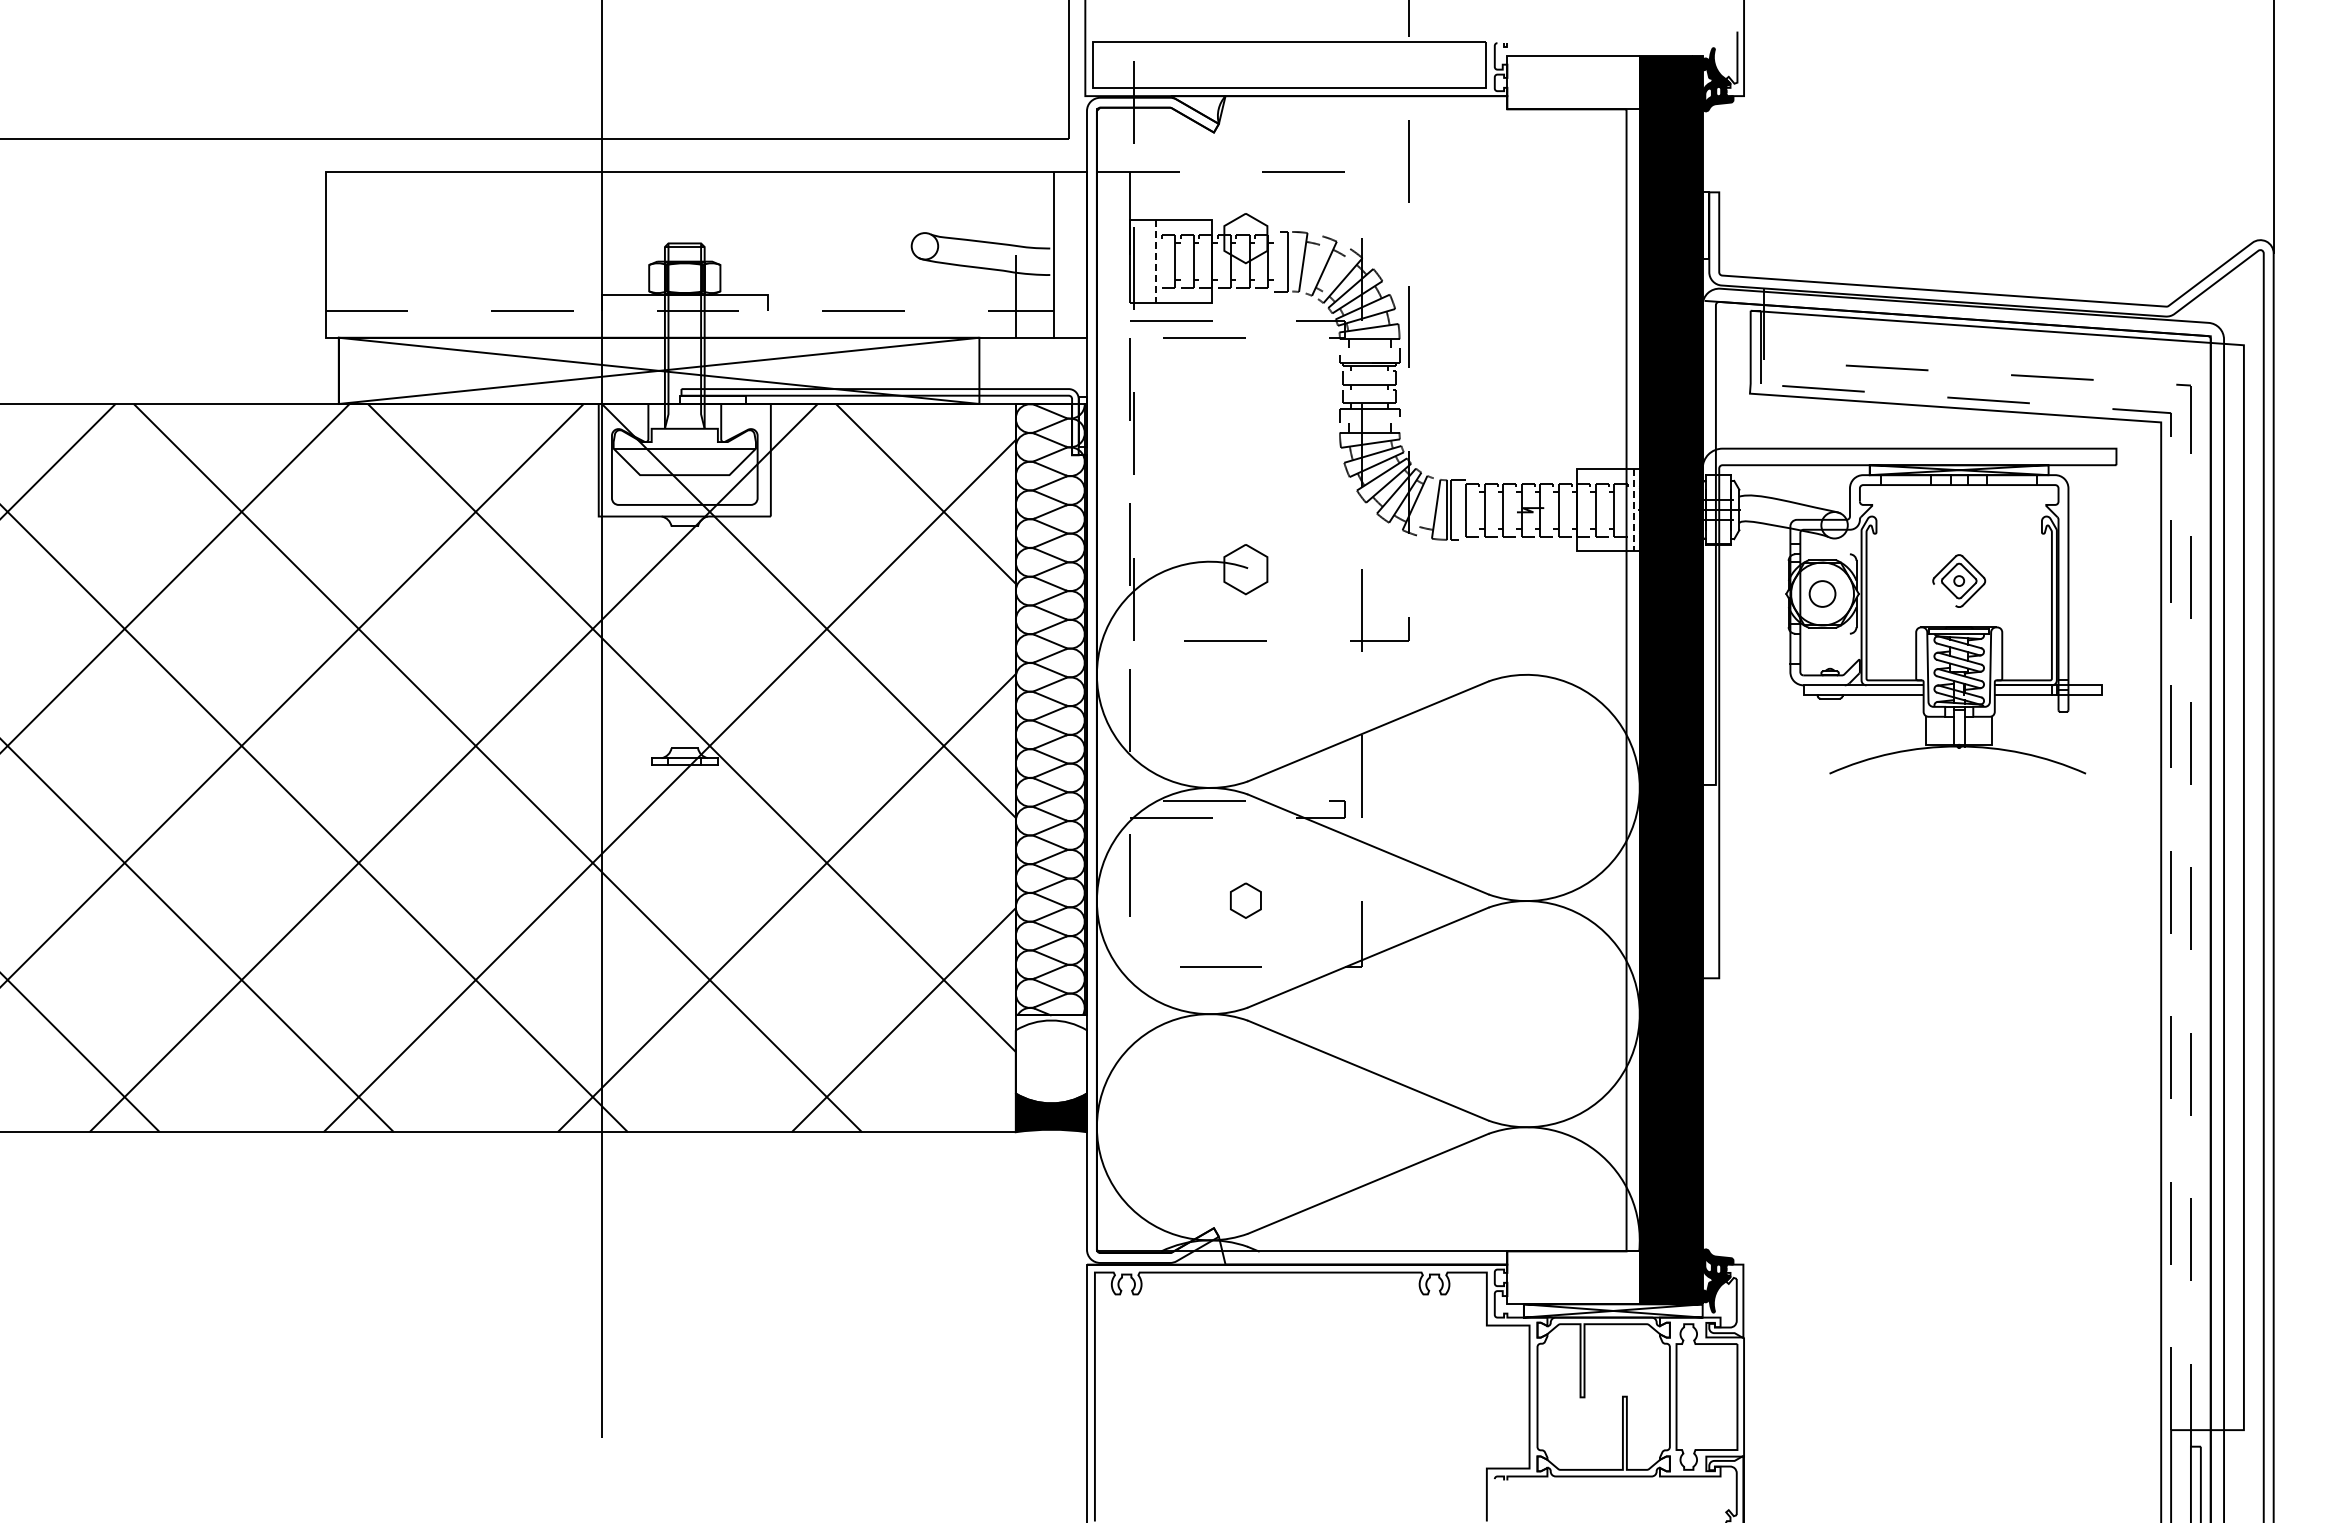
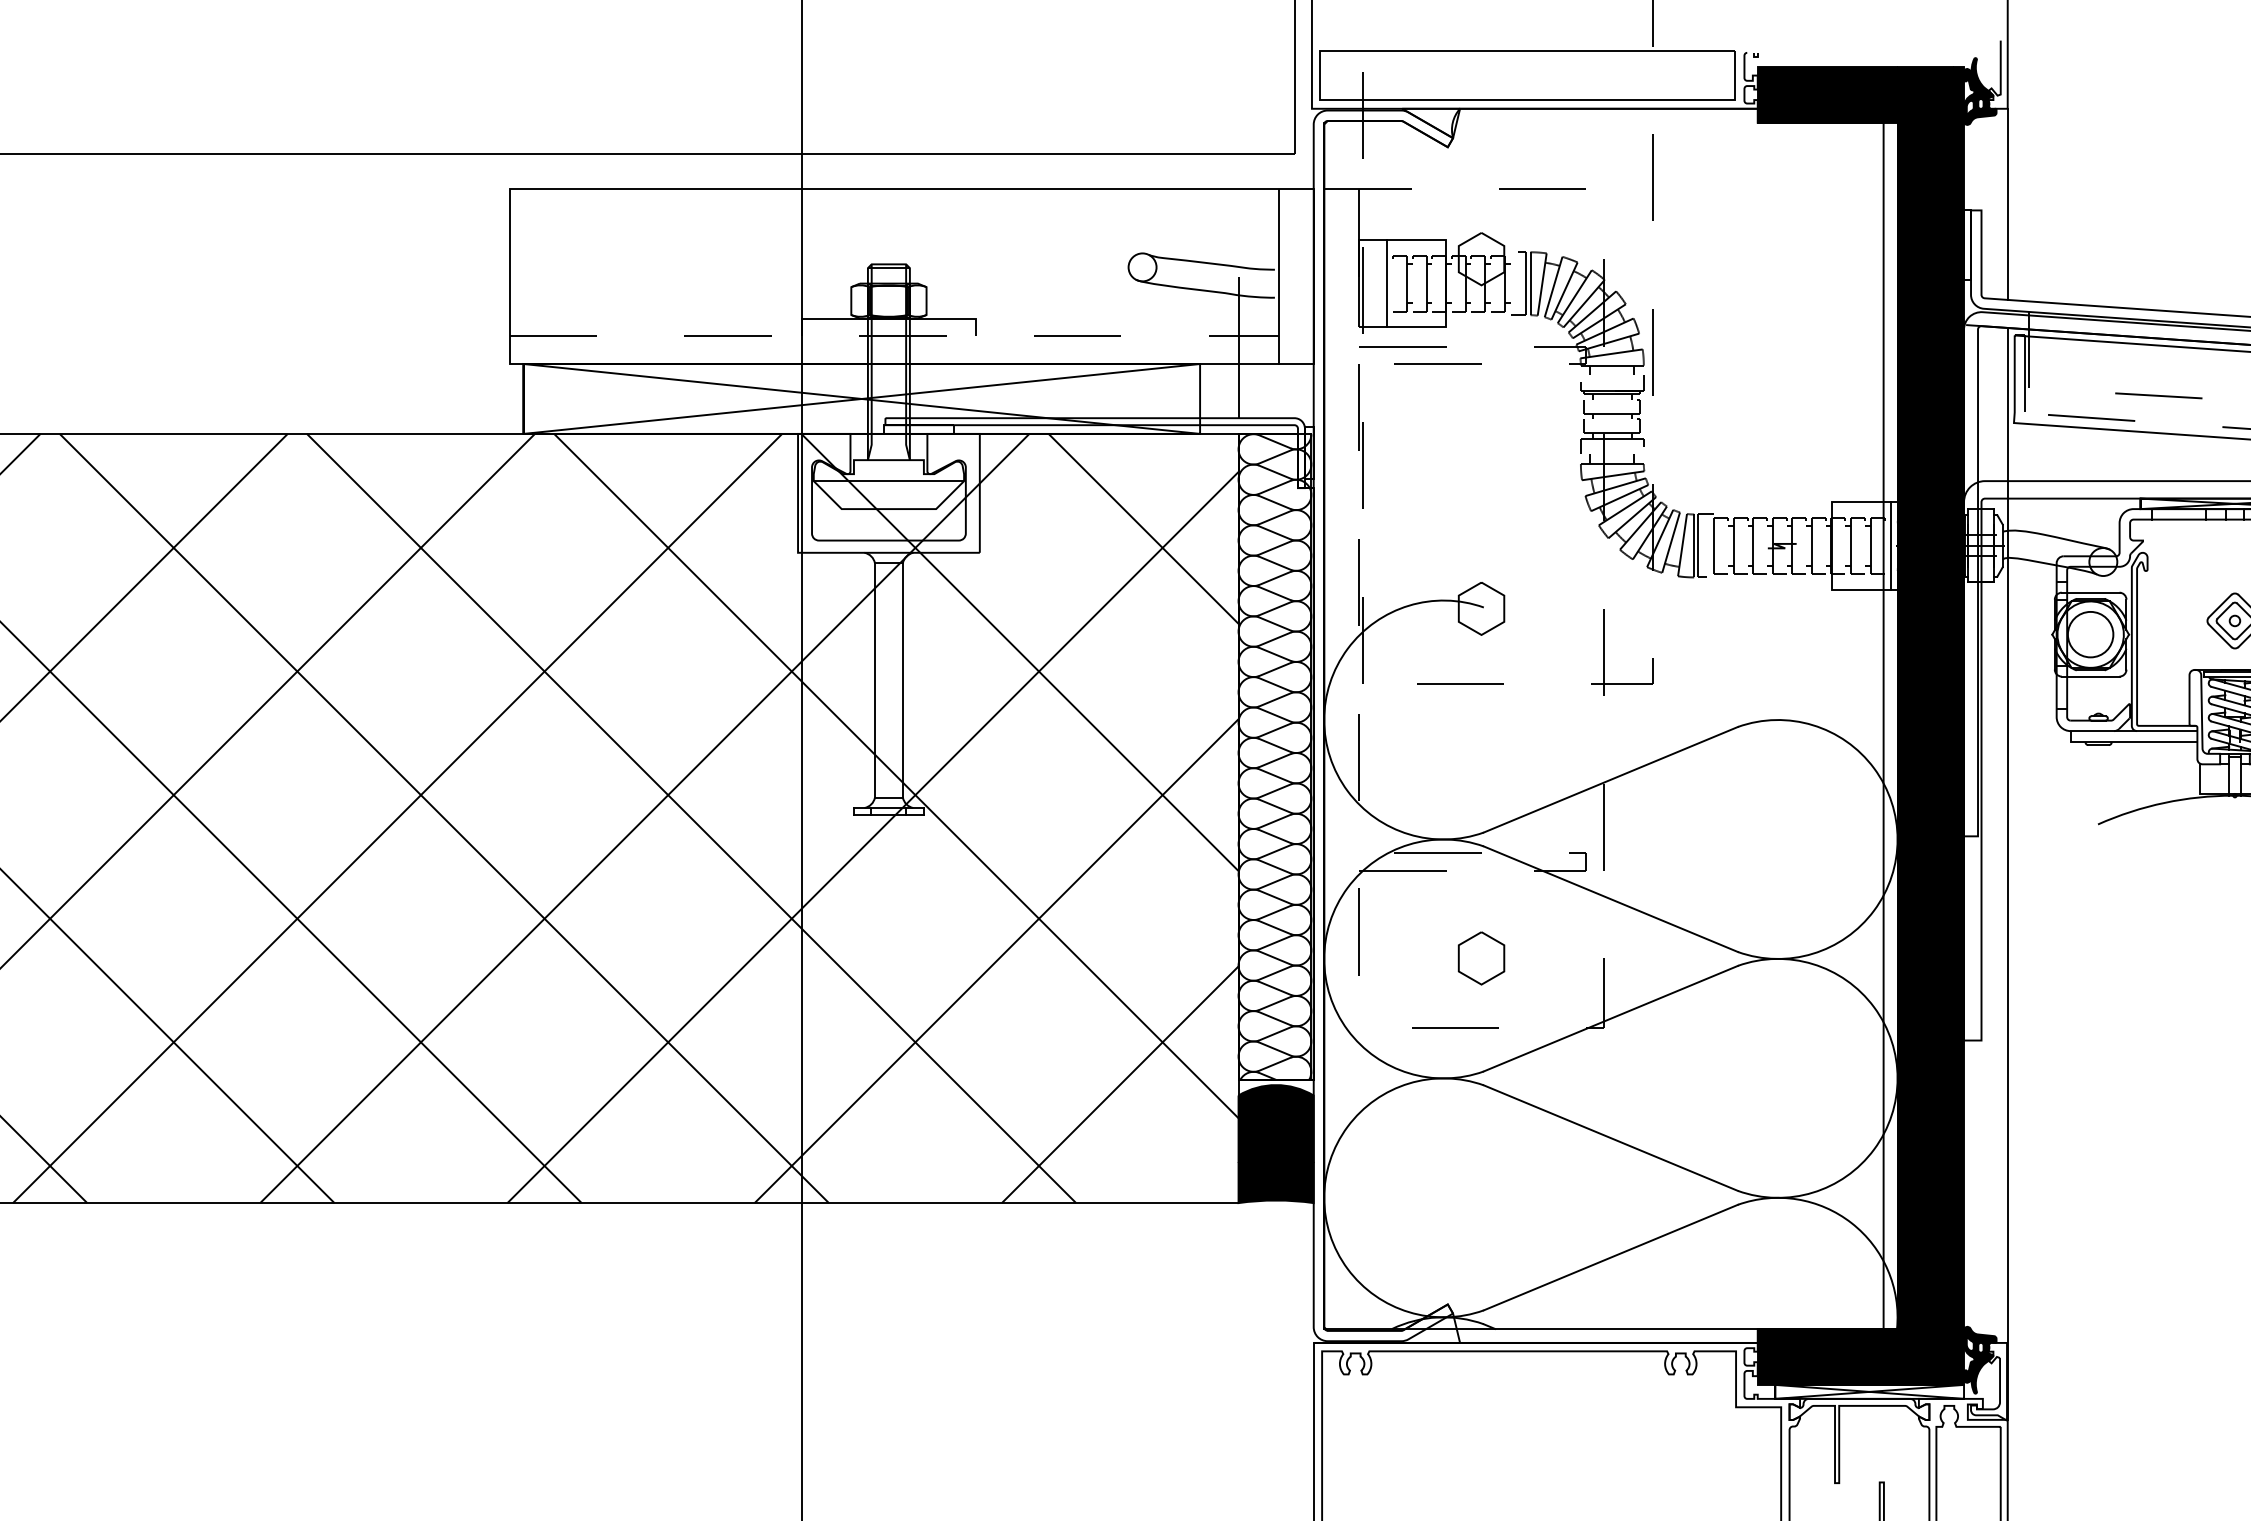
fill: (1573, 82) -> (1827, 94), added
line: (1744, 186) -> (2008, 204), added
line: (1292, 261) -> (1530, 283), added
line: (1156, 262) -> (1387, 284), dashed -> solid
line: (1313, 264) -> (1552, 286), added
line: (1334, 274) -> (1575, 297), added
line: (1015, 363) -> (1238, 391), added
line: (1424, 506) -> (1670, 542), added
line: (1633, 510) -> (1890, 546), dashed -> solid
line: (1824, 554) -> (2092, 592), added
circle: (1822, 593) -> (2090, 634), size x1.67
line: (1944, 594) -> (2219, 635), added
line: (1824, 633) -> (2092, 676), added
line: (671, 637) -> (874, 680), added
line: (698, 637) -> (903, 680), added
line: (1744, 820) -> (2008, 873), added
part: (1245, 900) -> (1481, 958), size x1.43
fill: (1050, 1061) -> (1275, 1128), added
fill: (1573, 1277) -> (1827, 1356), added

